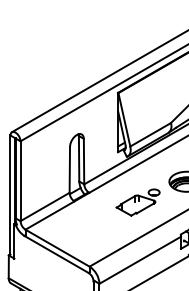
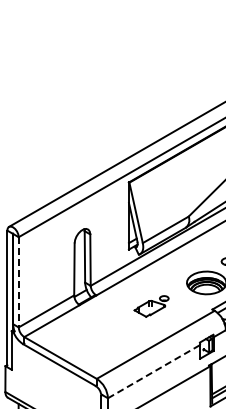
line: (20, 181) -> (18, 282), solid -> dashed
part: (138, 202) -> (151, 306), size x0.7
line: (140, 260) -> (154, 371), solid -> dashed

